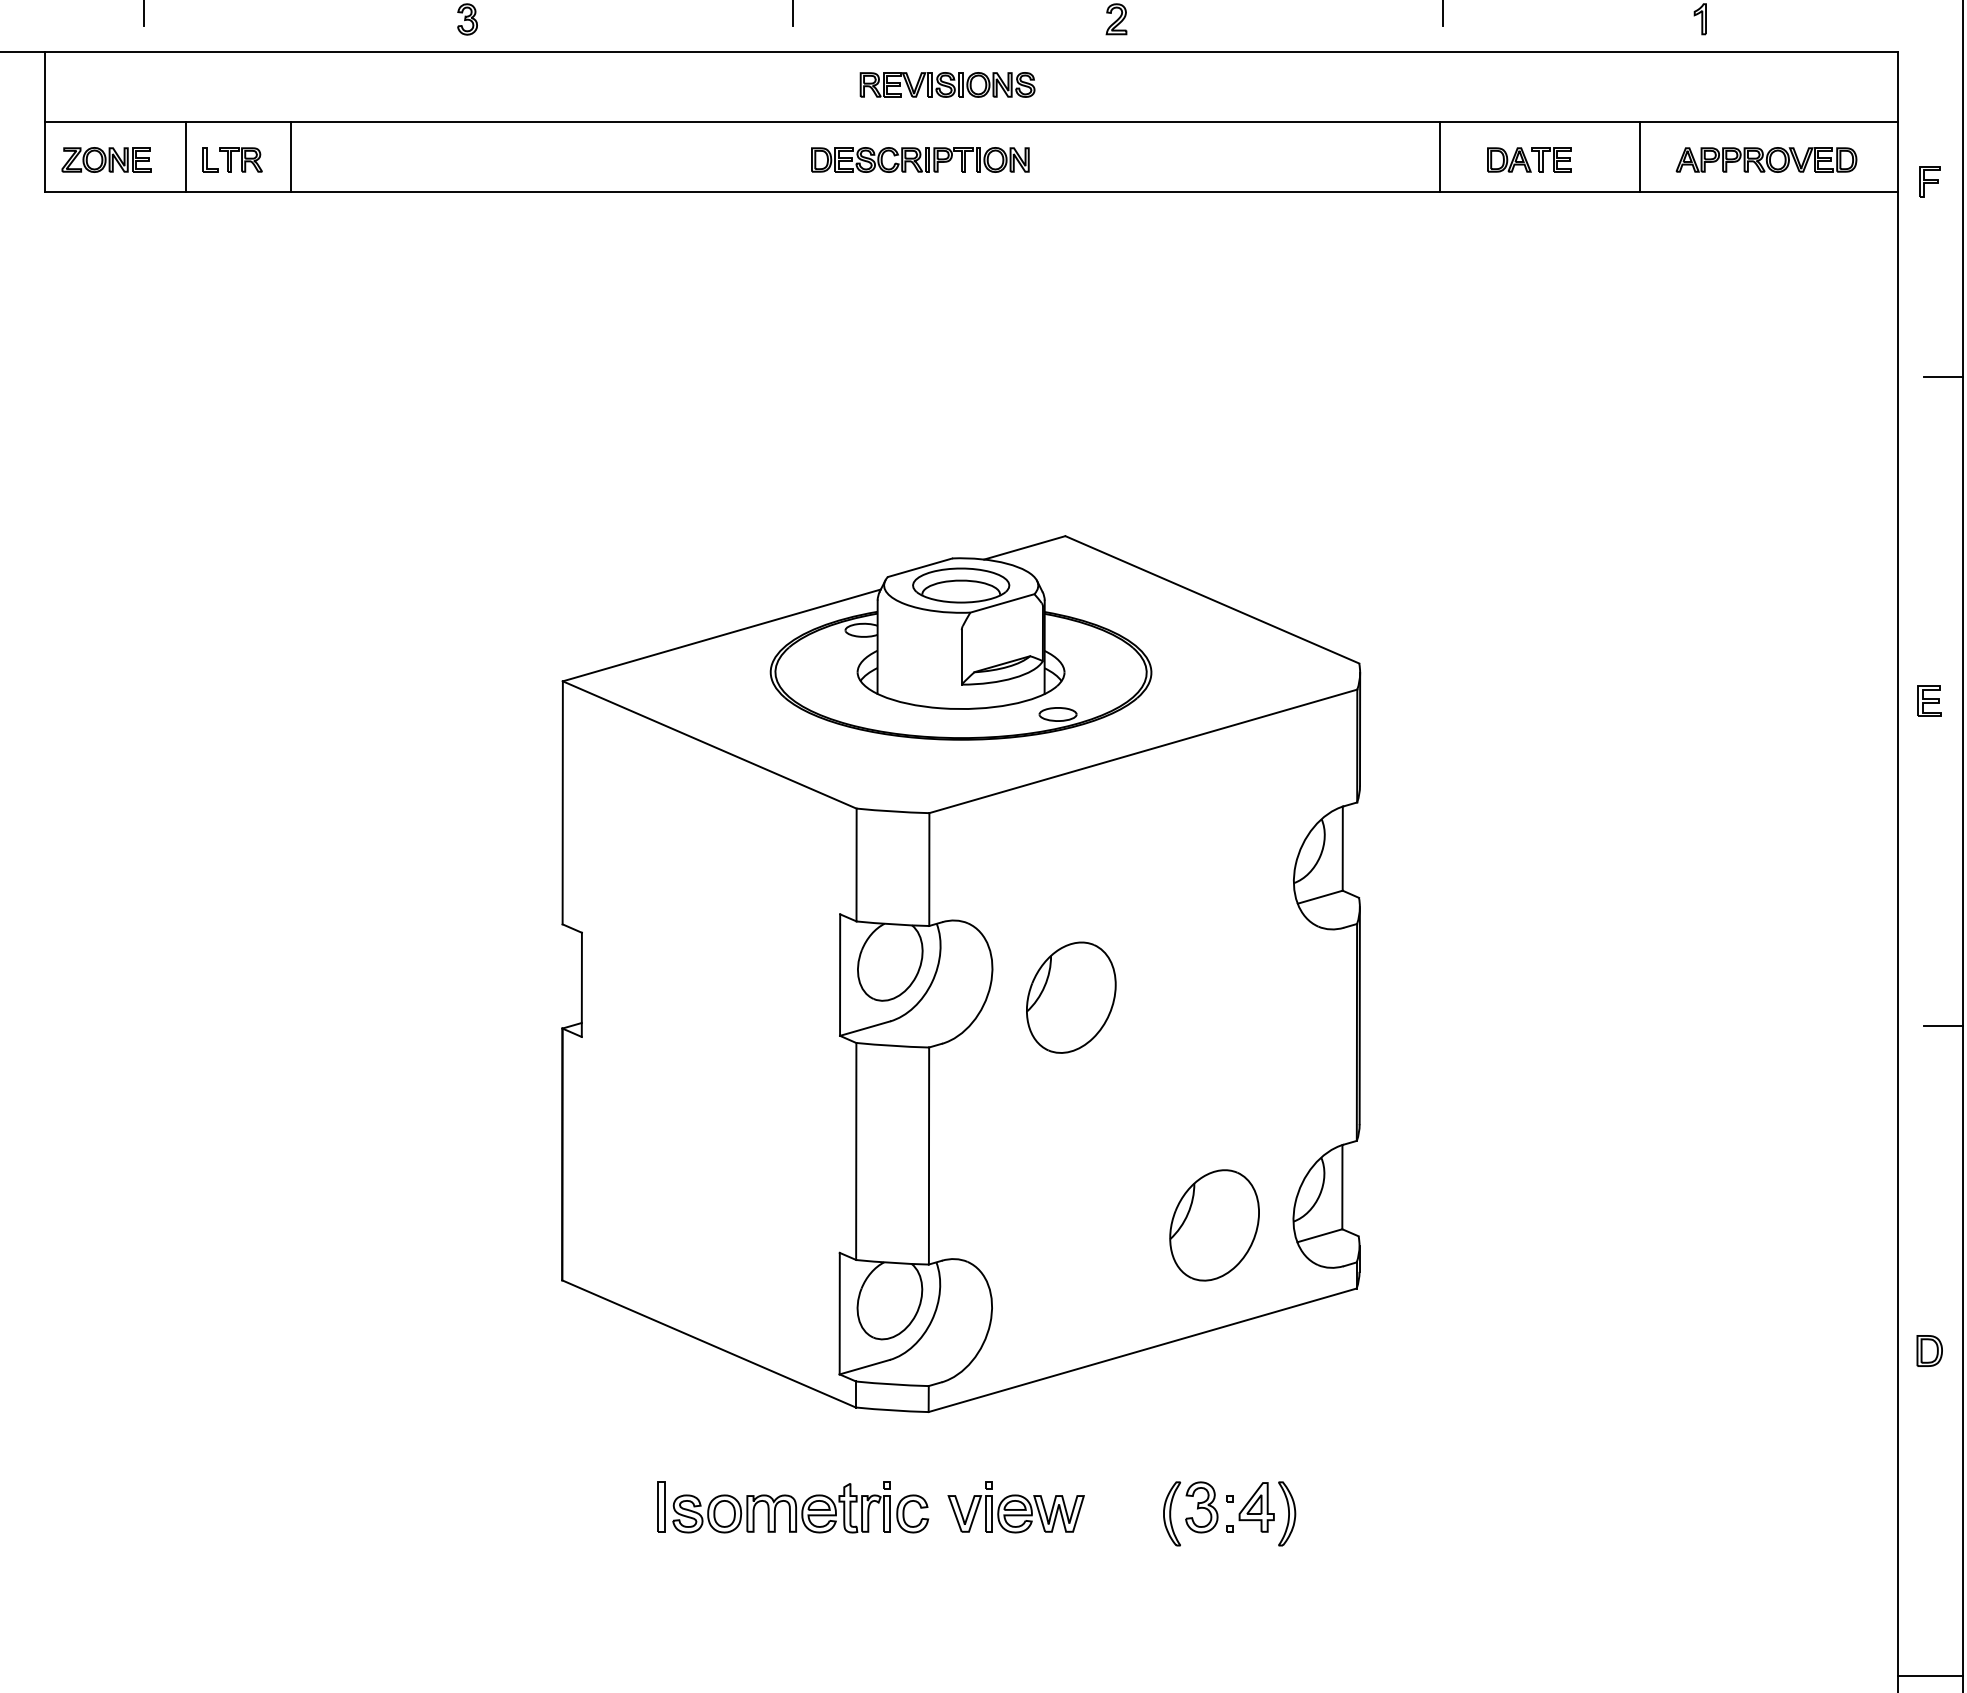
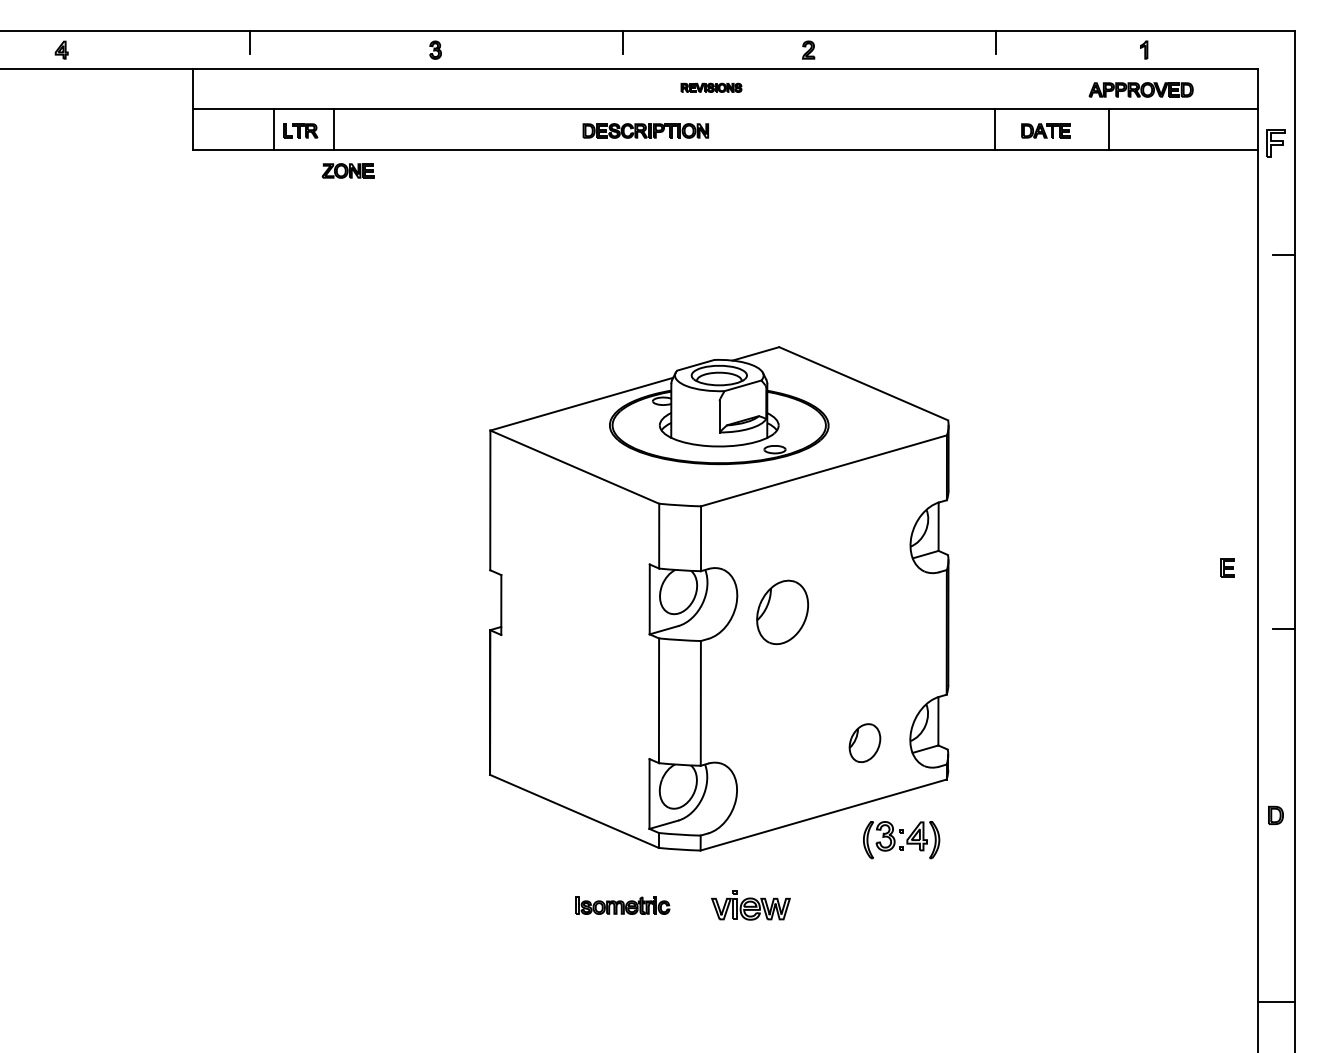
part: (947, 84) -> (711, 87), size x0.6
part: (105, 159) -> (347, 170), moved
part: (919, 159) -> (645, 130), moved
part: (1765, 159) -> (1140, 89), moved
part: (1928, 181) -> (1275, 143), size x1.6
part: (1928, 700) -> (1227, 567), moved
part: (1213, 1224) -> (864, 742), size x0.6
part: (792, 1507) -> (622, 905), size x0.6
part: (1229, 1514) -> (901, 840), moved

